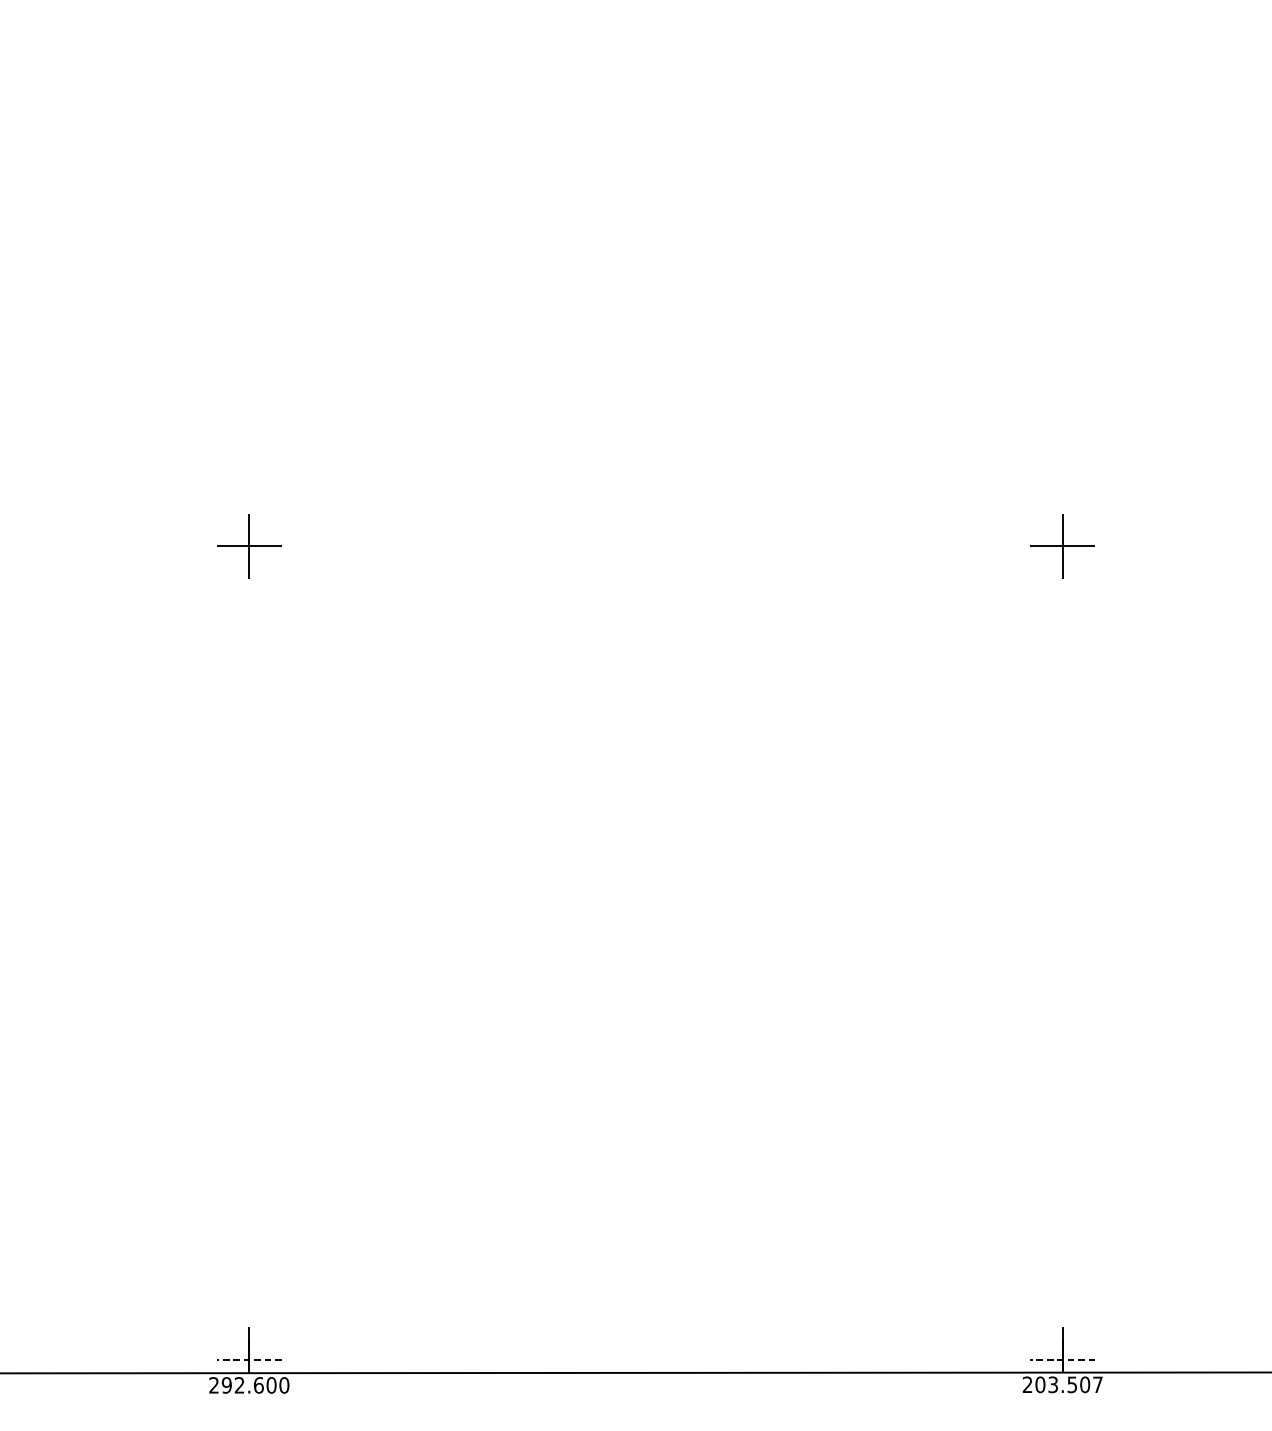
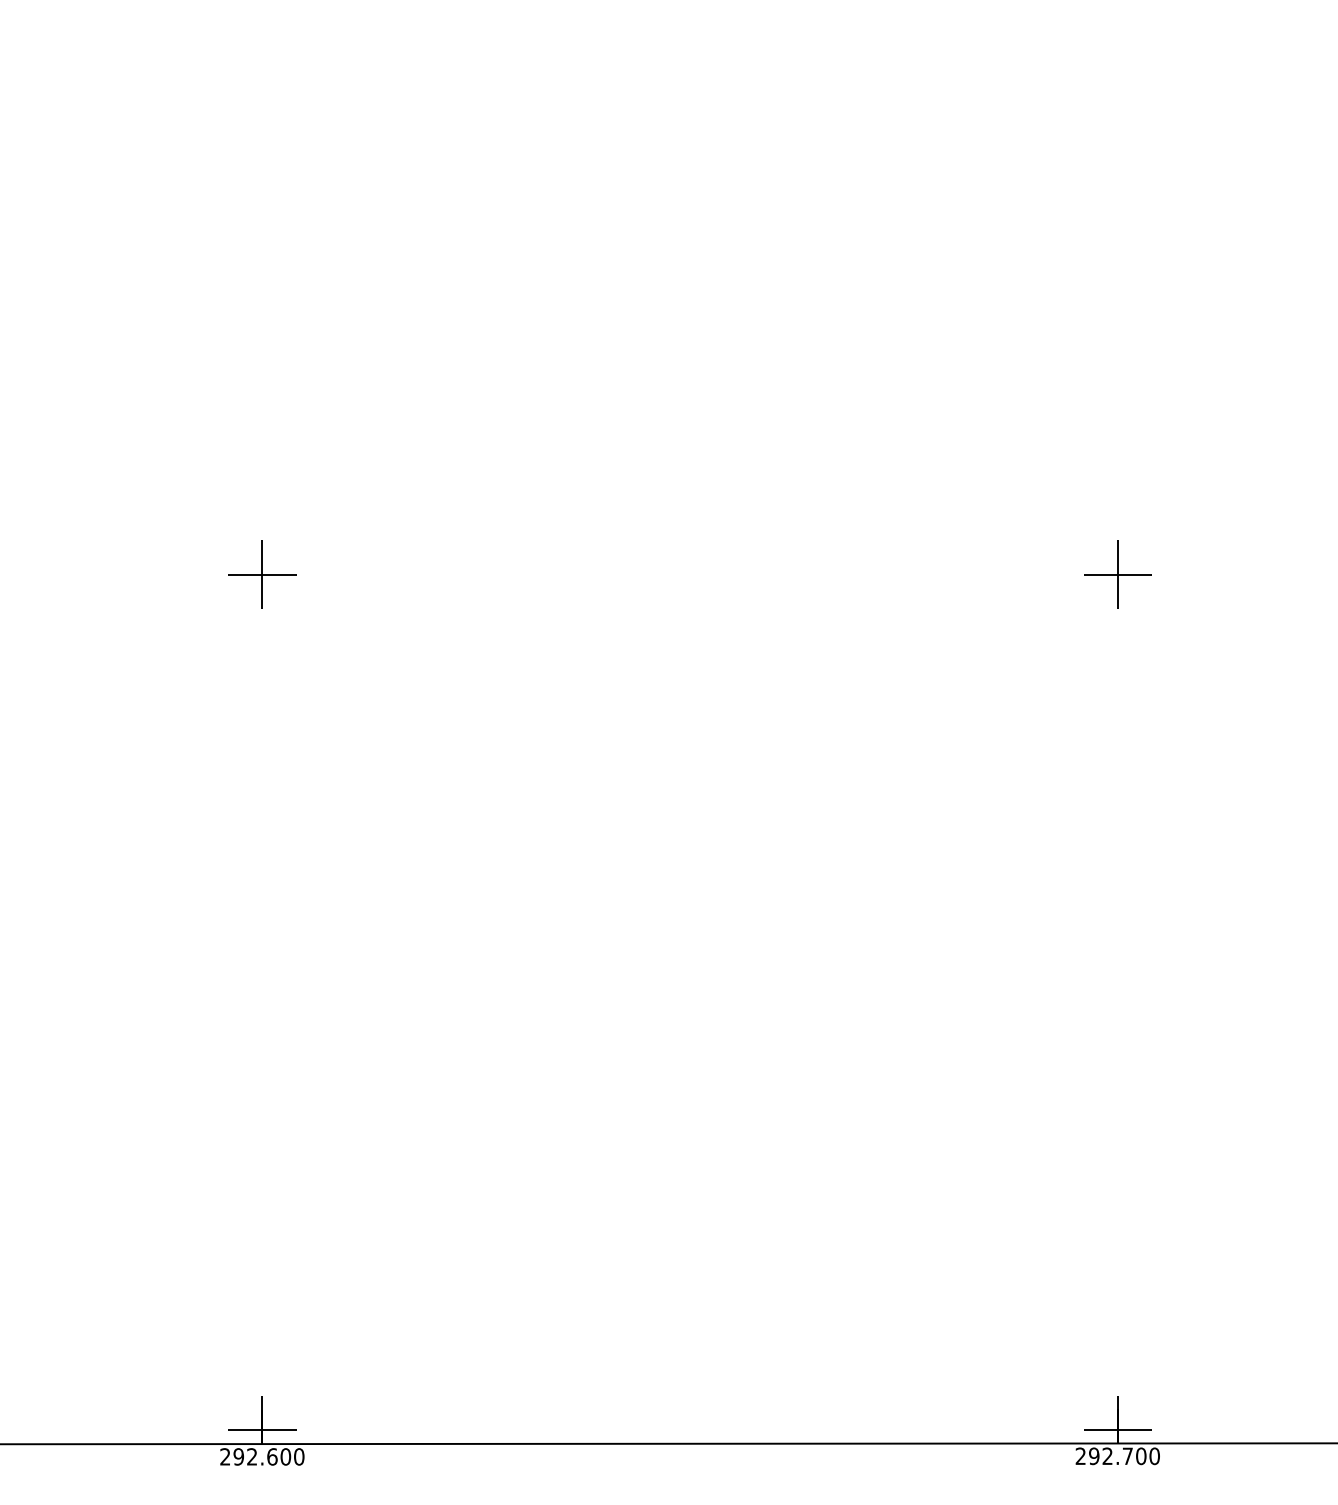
line: (248, 1360) -> (261, 1430), dashed -> solid
line: (1062, 1360) -> (1117, 1430), dashed -> solid
text: (1069, 1385) -> (1124, 1456), 203.507 -> 292.700

